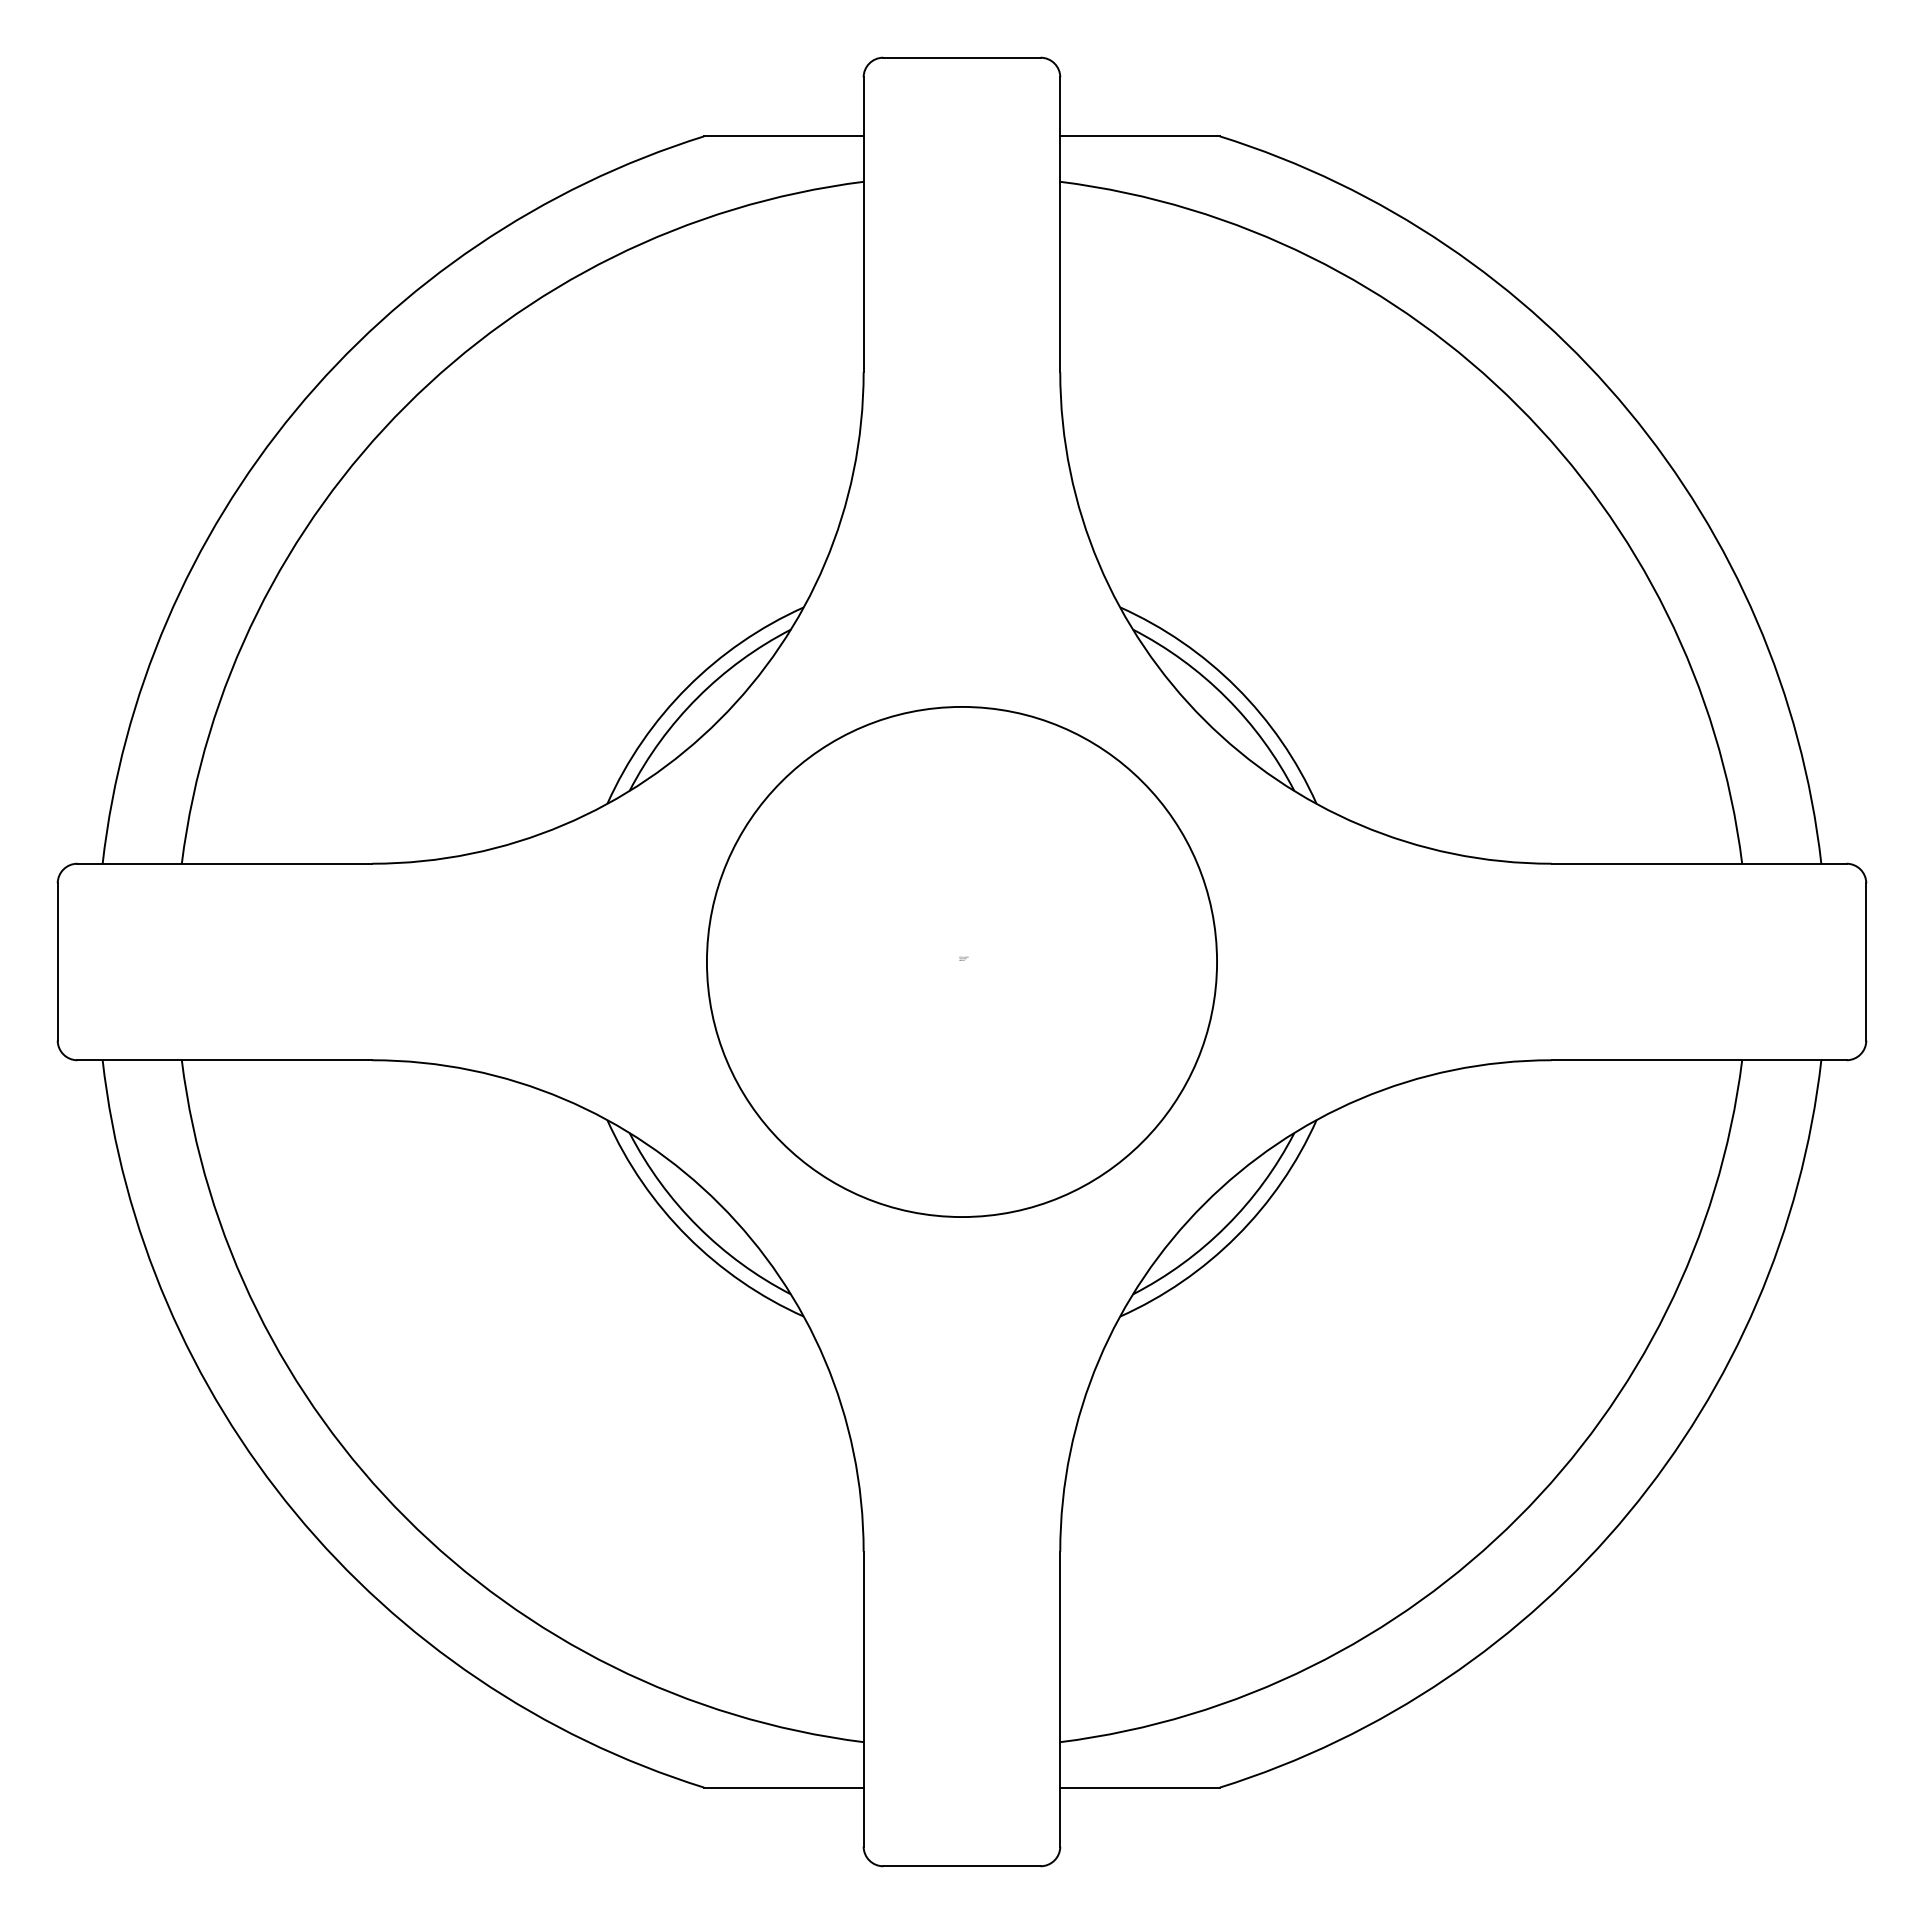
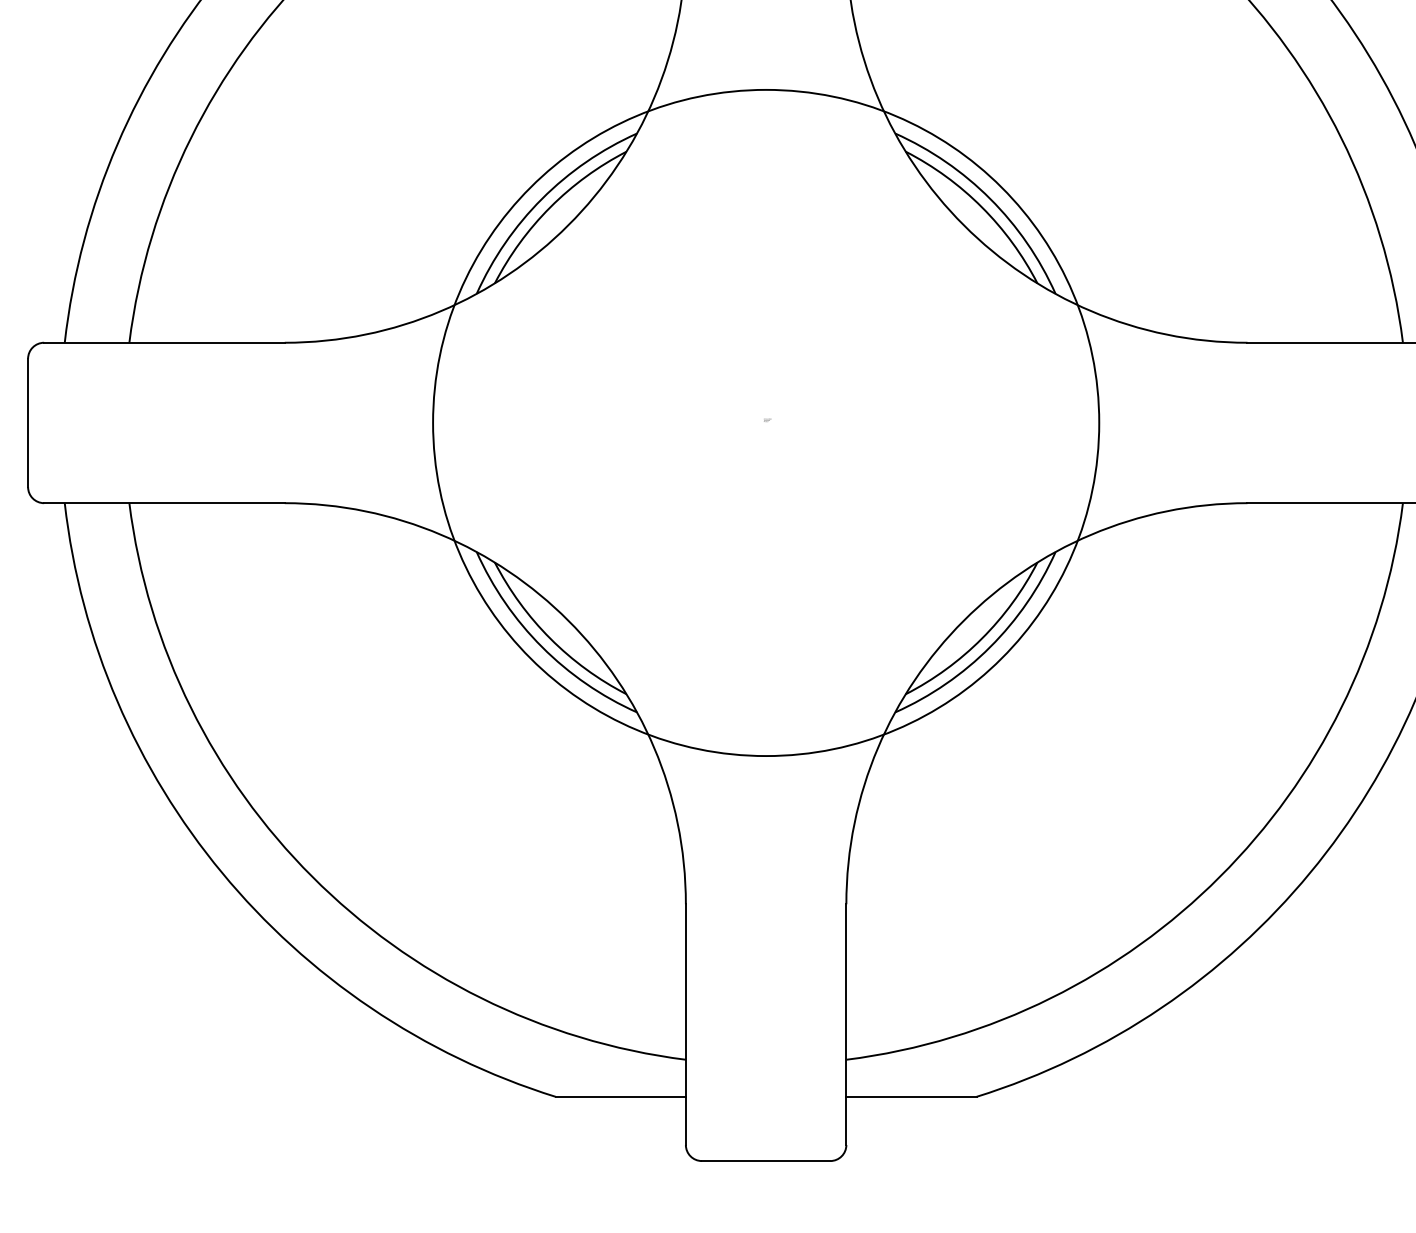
circle: (961, 961) -> (765, 422), size x1.6

